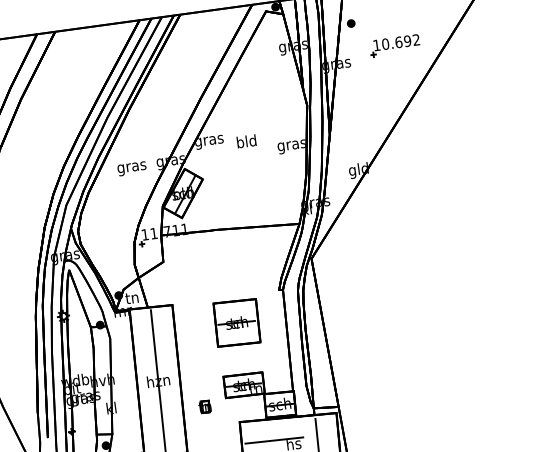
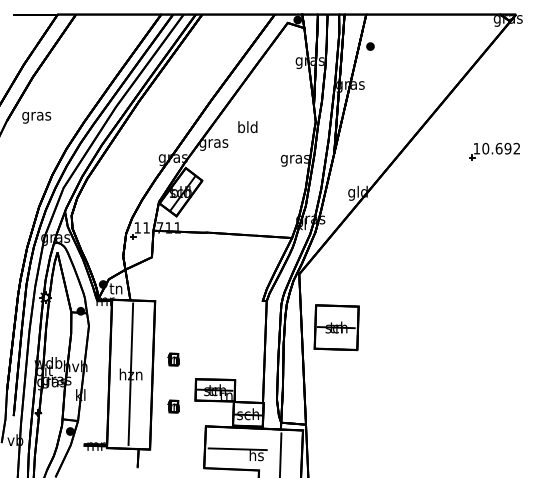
part: (394, 45) -> (494, 151), moved
text: (246, 141) -> (247, 127), moved
text: (131, 168) -> (36, 117), moved
part: (236, 322) -> (336, 327), moved
part: (198, 360) -> (173, 359), added

